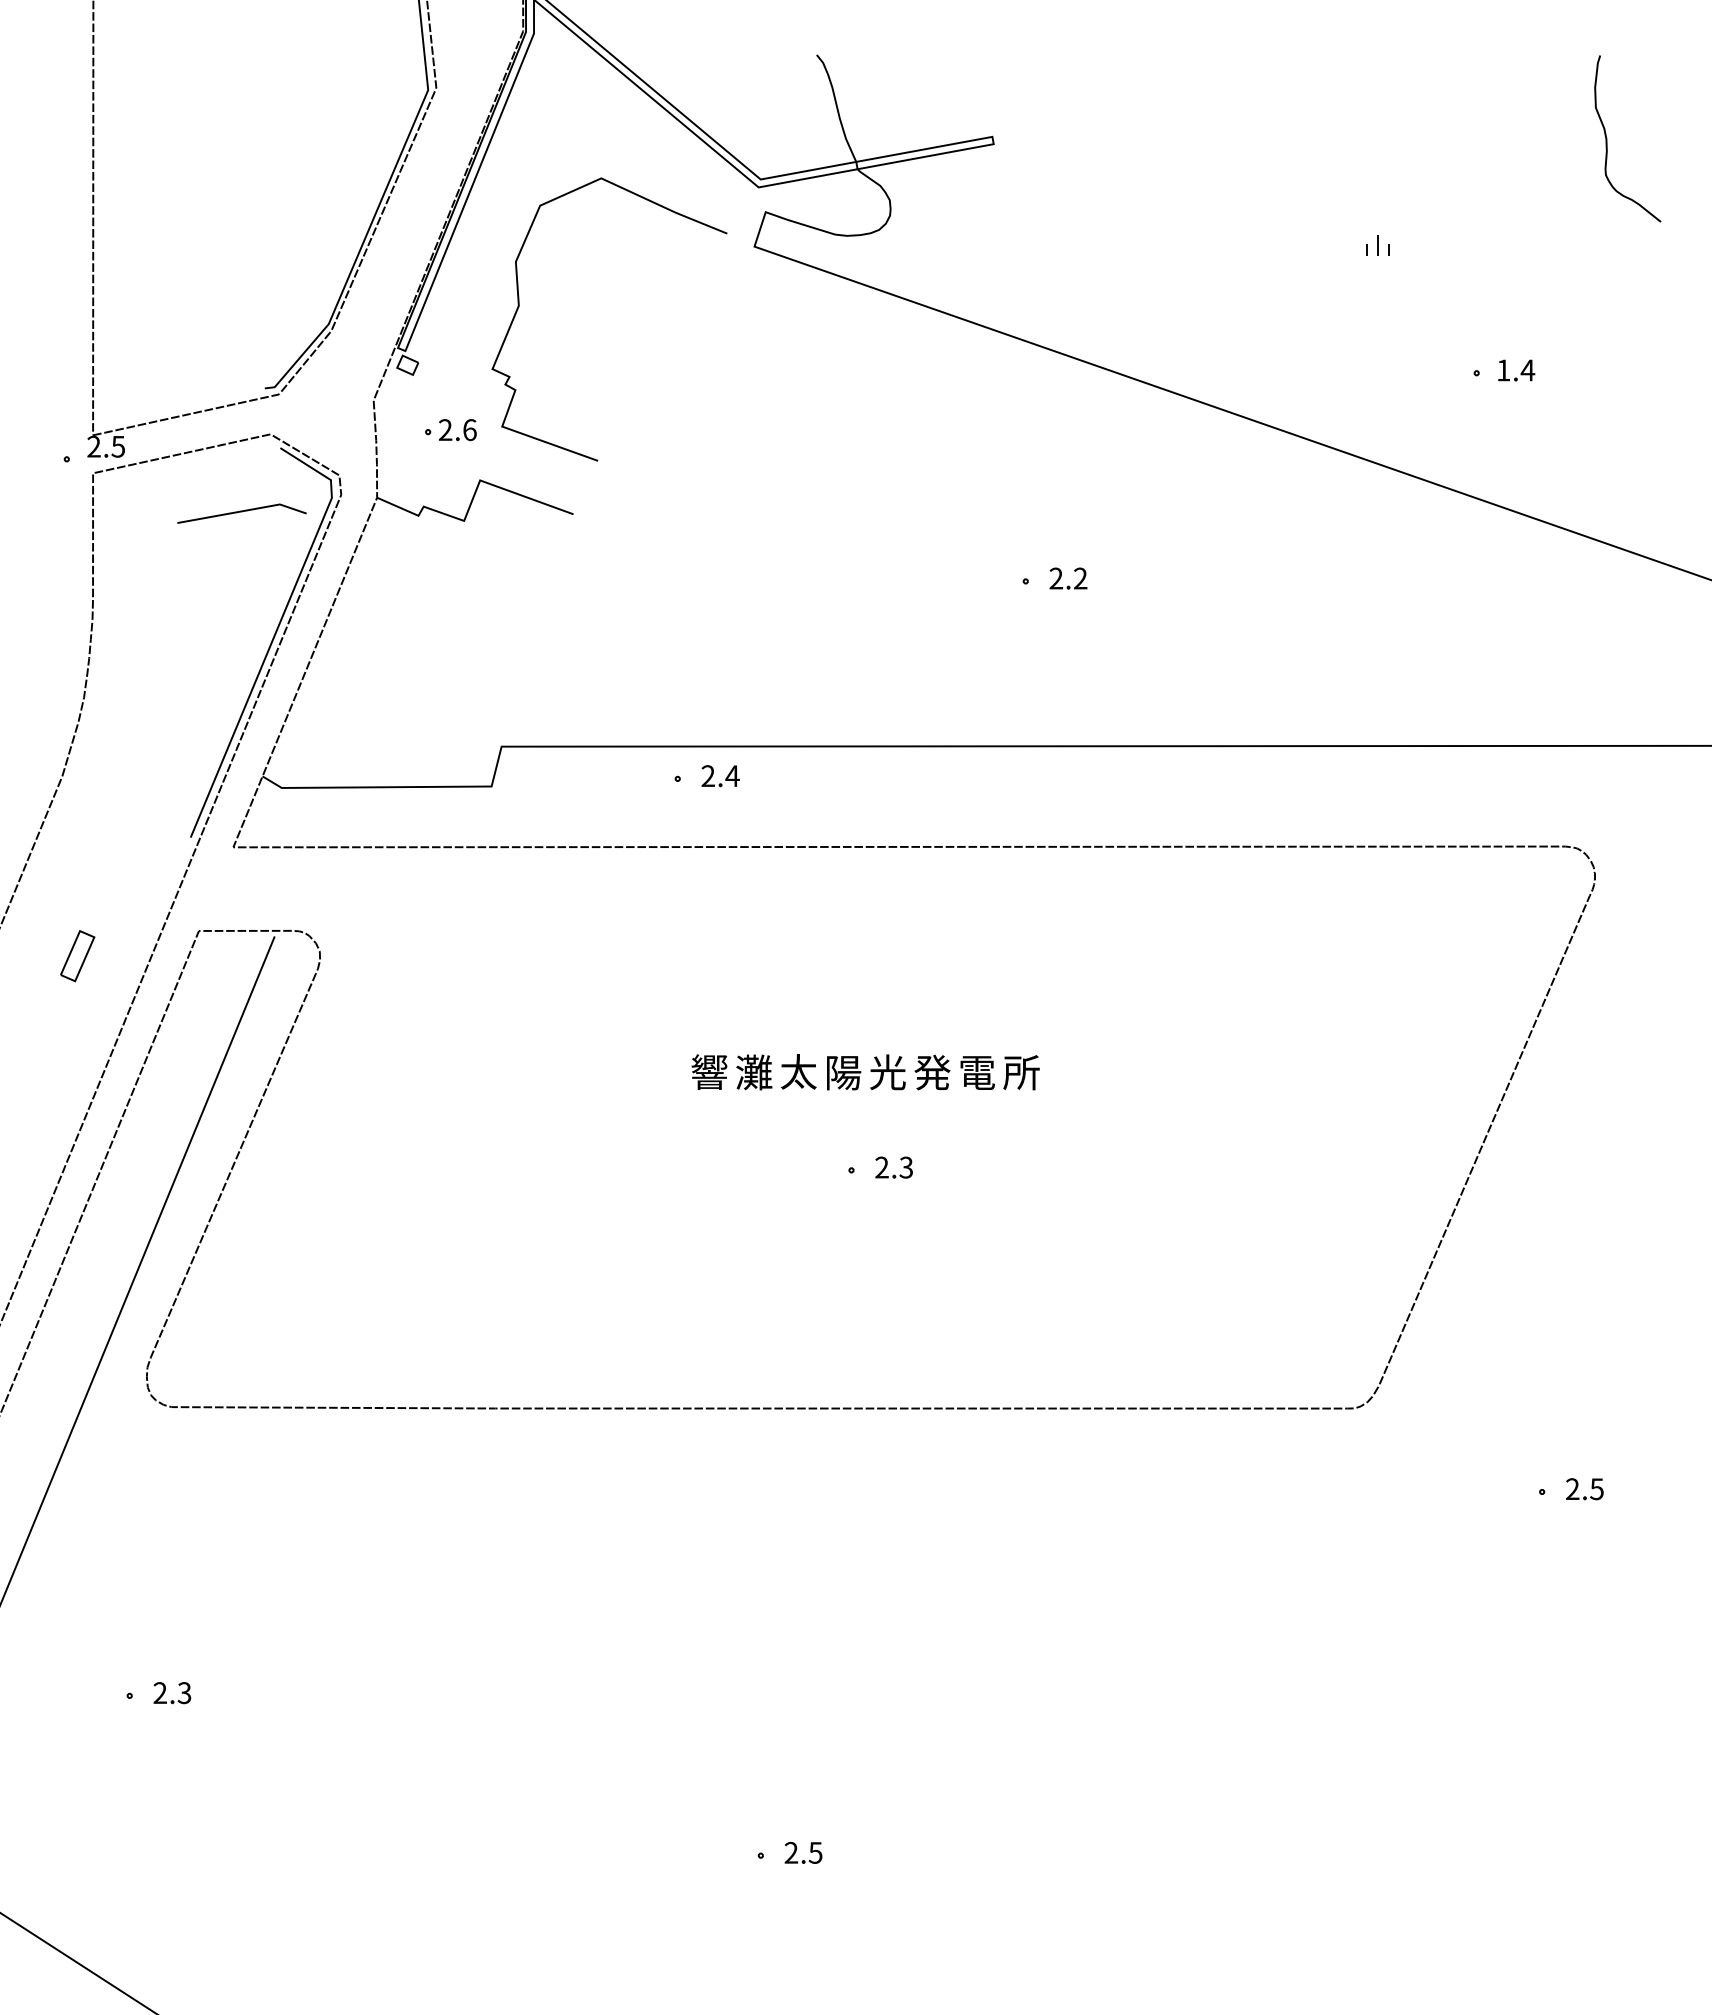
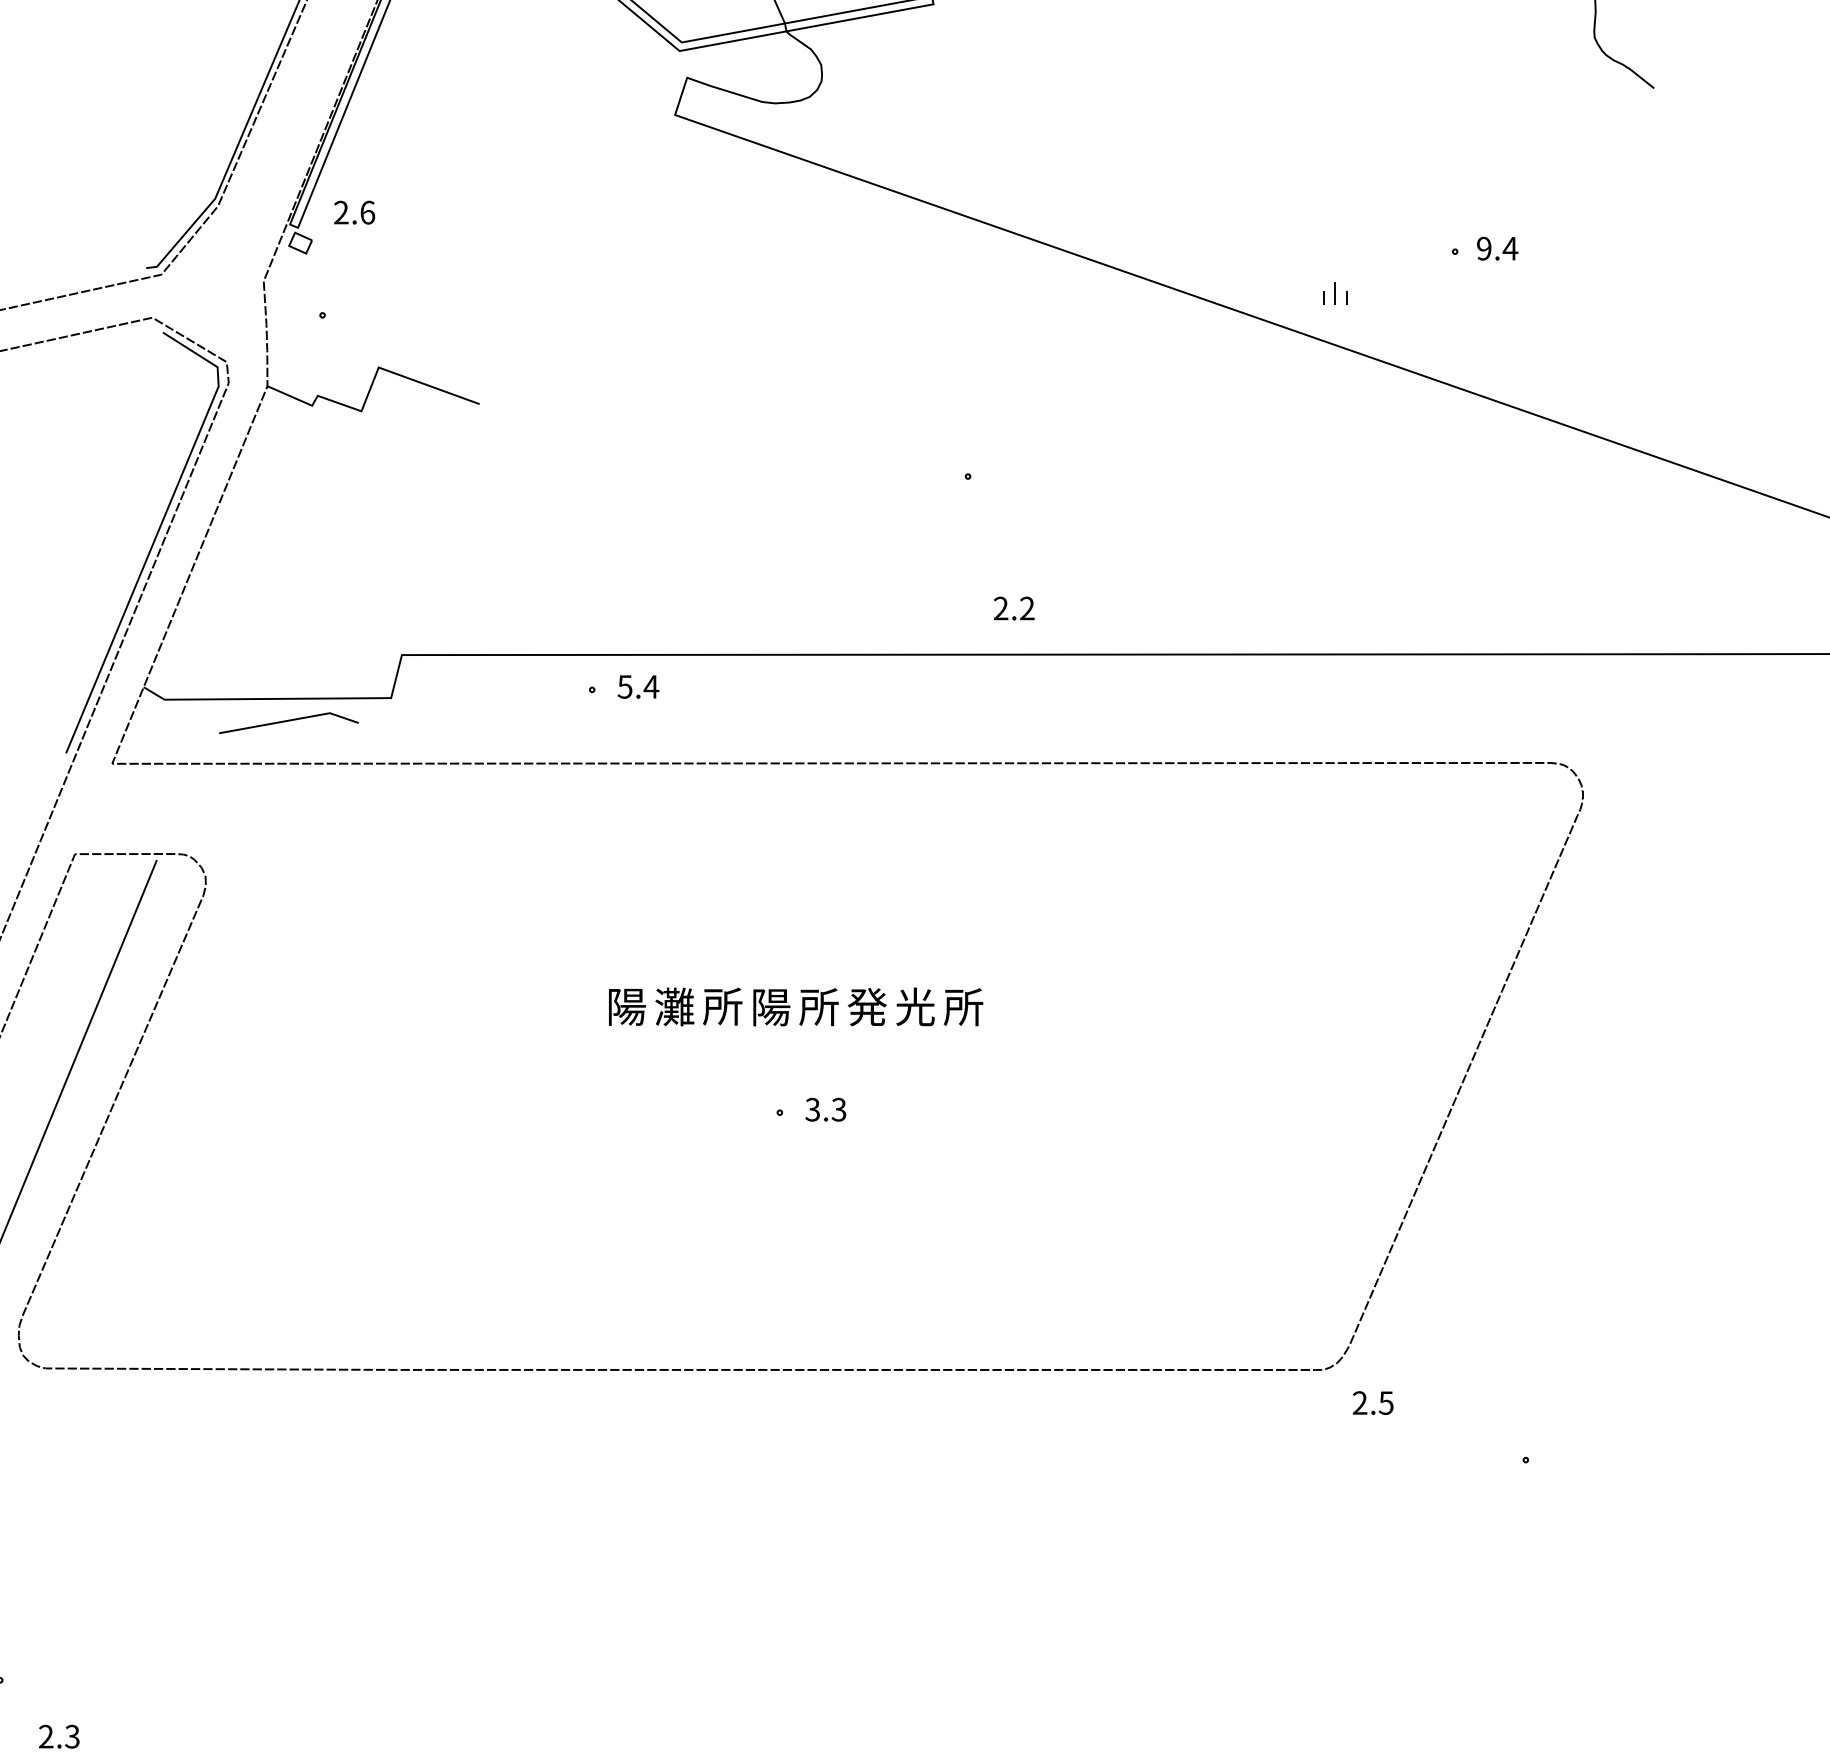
part: (1377, 245) -> (1335, 293), moved
curve: (519, 307) -> (421, 180), removed
text: (1503, 370) -> (1484, 248), 1.4 -> 9.4
text: (457, 430) -> (354, 213), moved
line: (241, 512) -> (288, 721), moved
text: (1068, 578) -> (1014, 608), moved
text: (707, 776) -> (624, 687), 2.4 -> 5.4
text: (709, 1071) -> (626, 1005), 響 -> 陽
text: (798, 1071) -> (722, 1005), 太 -> 所
text: (887, 1072) -> (818, 1007), 光 -> 所
text: (976, 1072) -> (914, 1007), 電 -> 光
text: (881, 1167) -> (812, 1109), 2.3 -> 3.3
text: (1584, 1489) -> (1372, 1403), moved
text: (172, 1693) -> (59, 1737), moved

